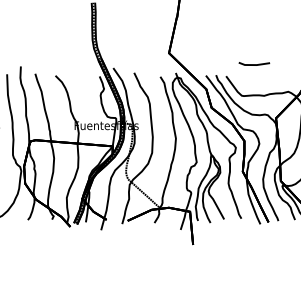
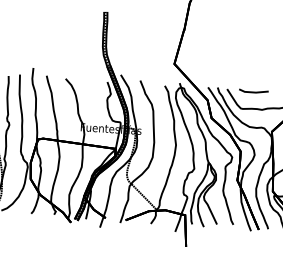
line: (254, 64) -> (253, 91), moved

